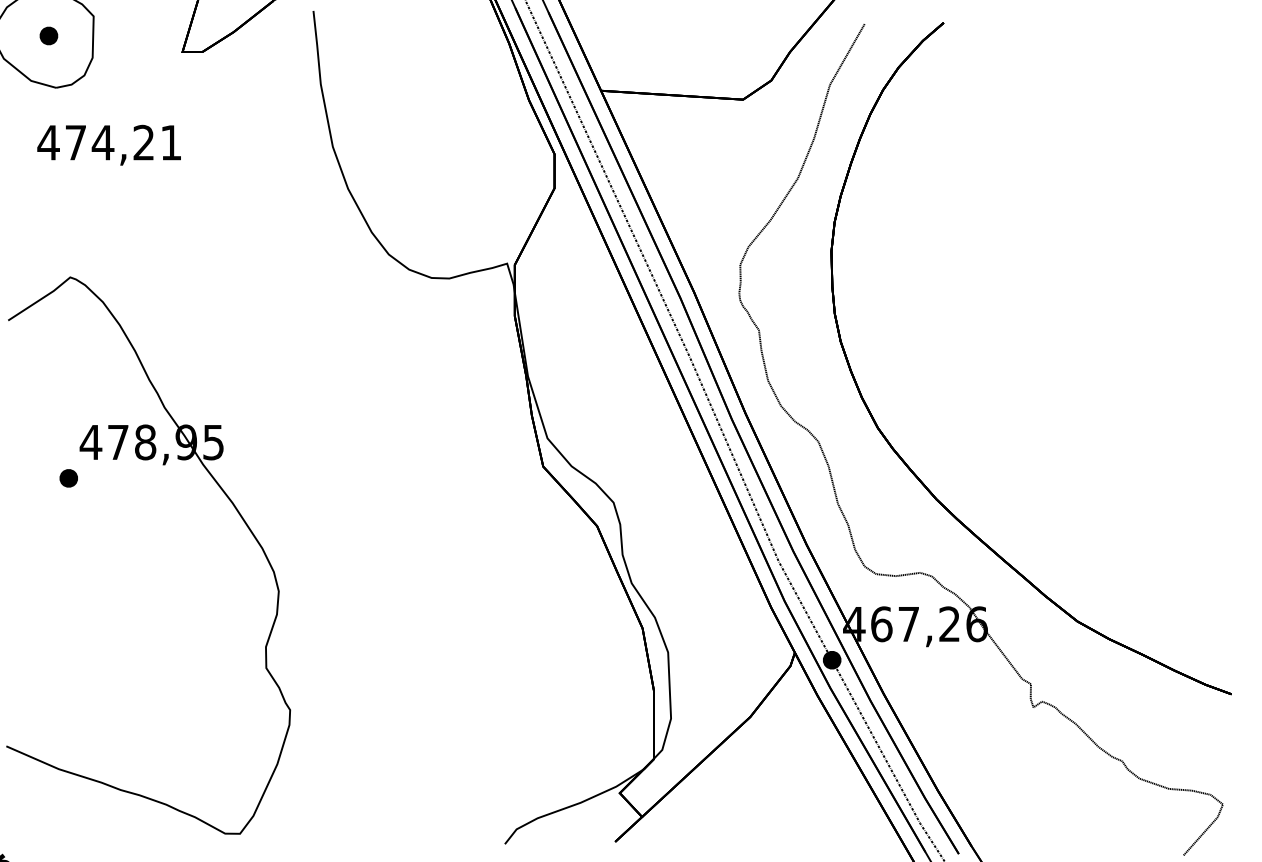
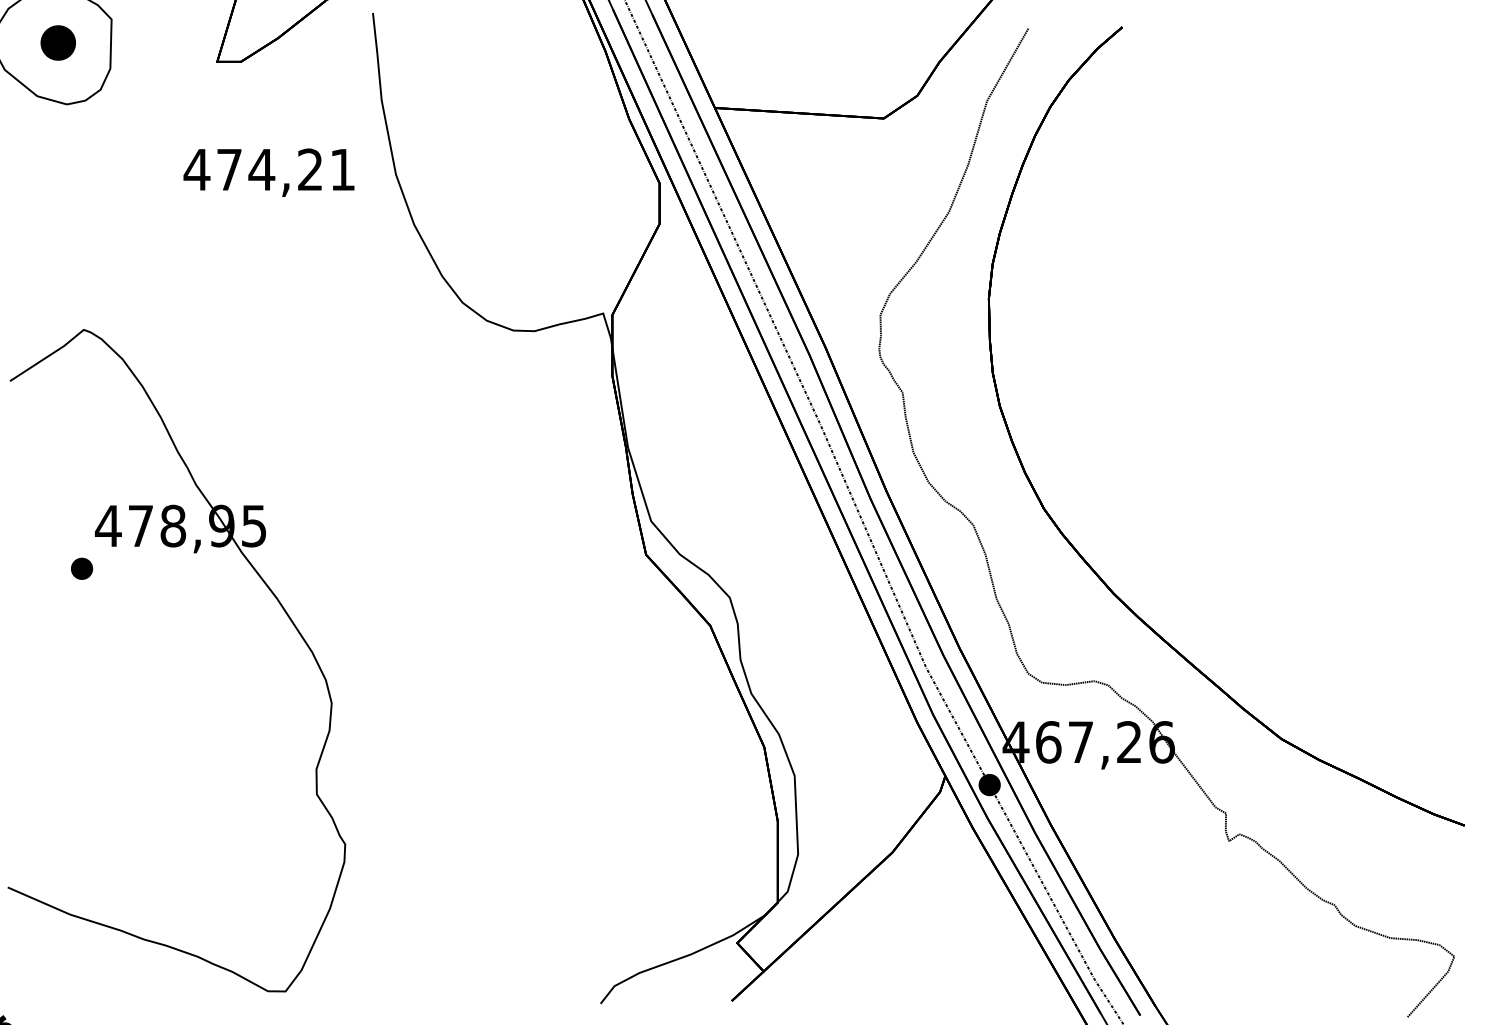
part: (49, 35) -> (58, 42), size x1.6
text: (108, 145) -> (268, 172), moved

